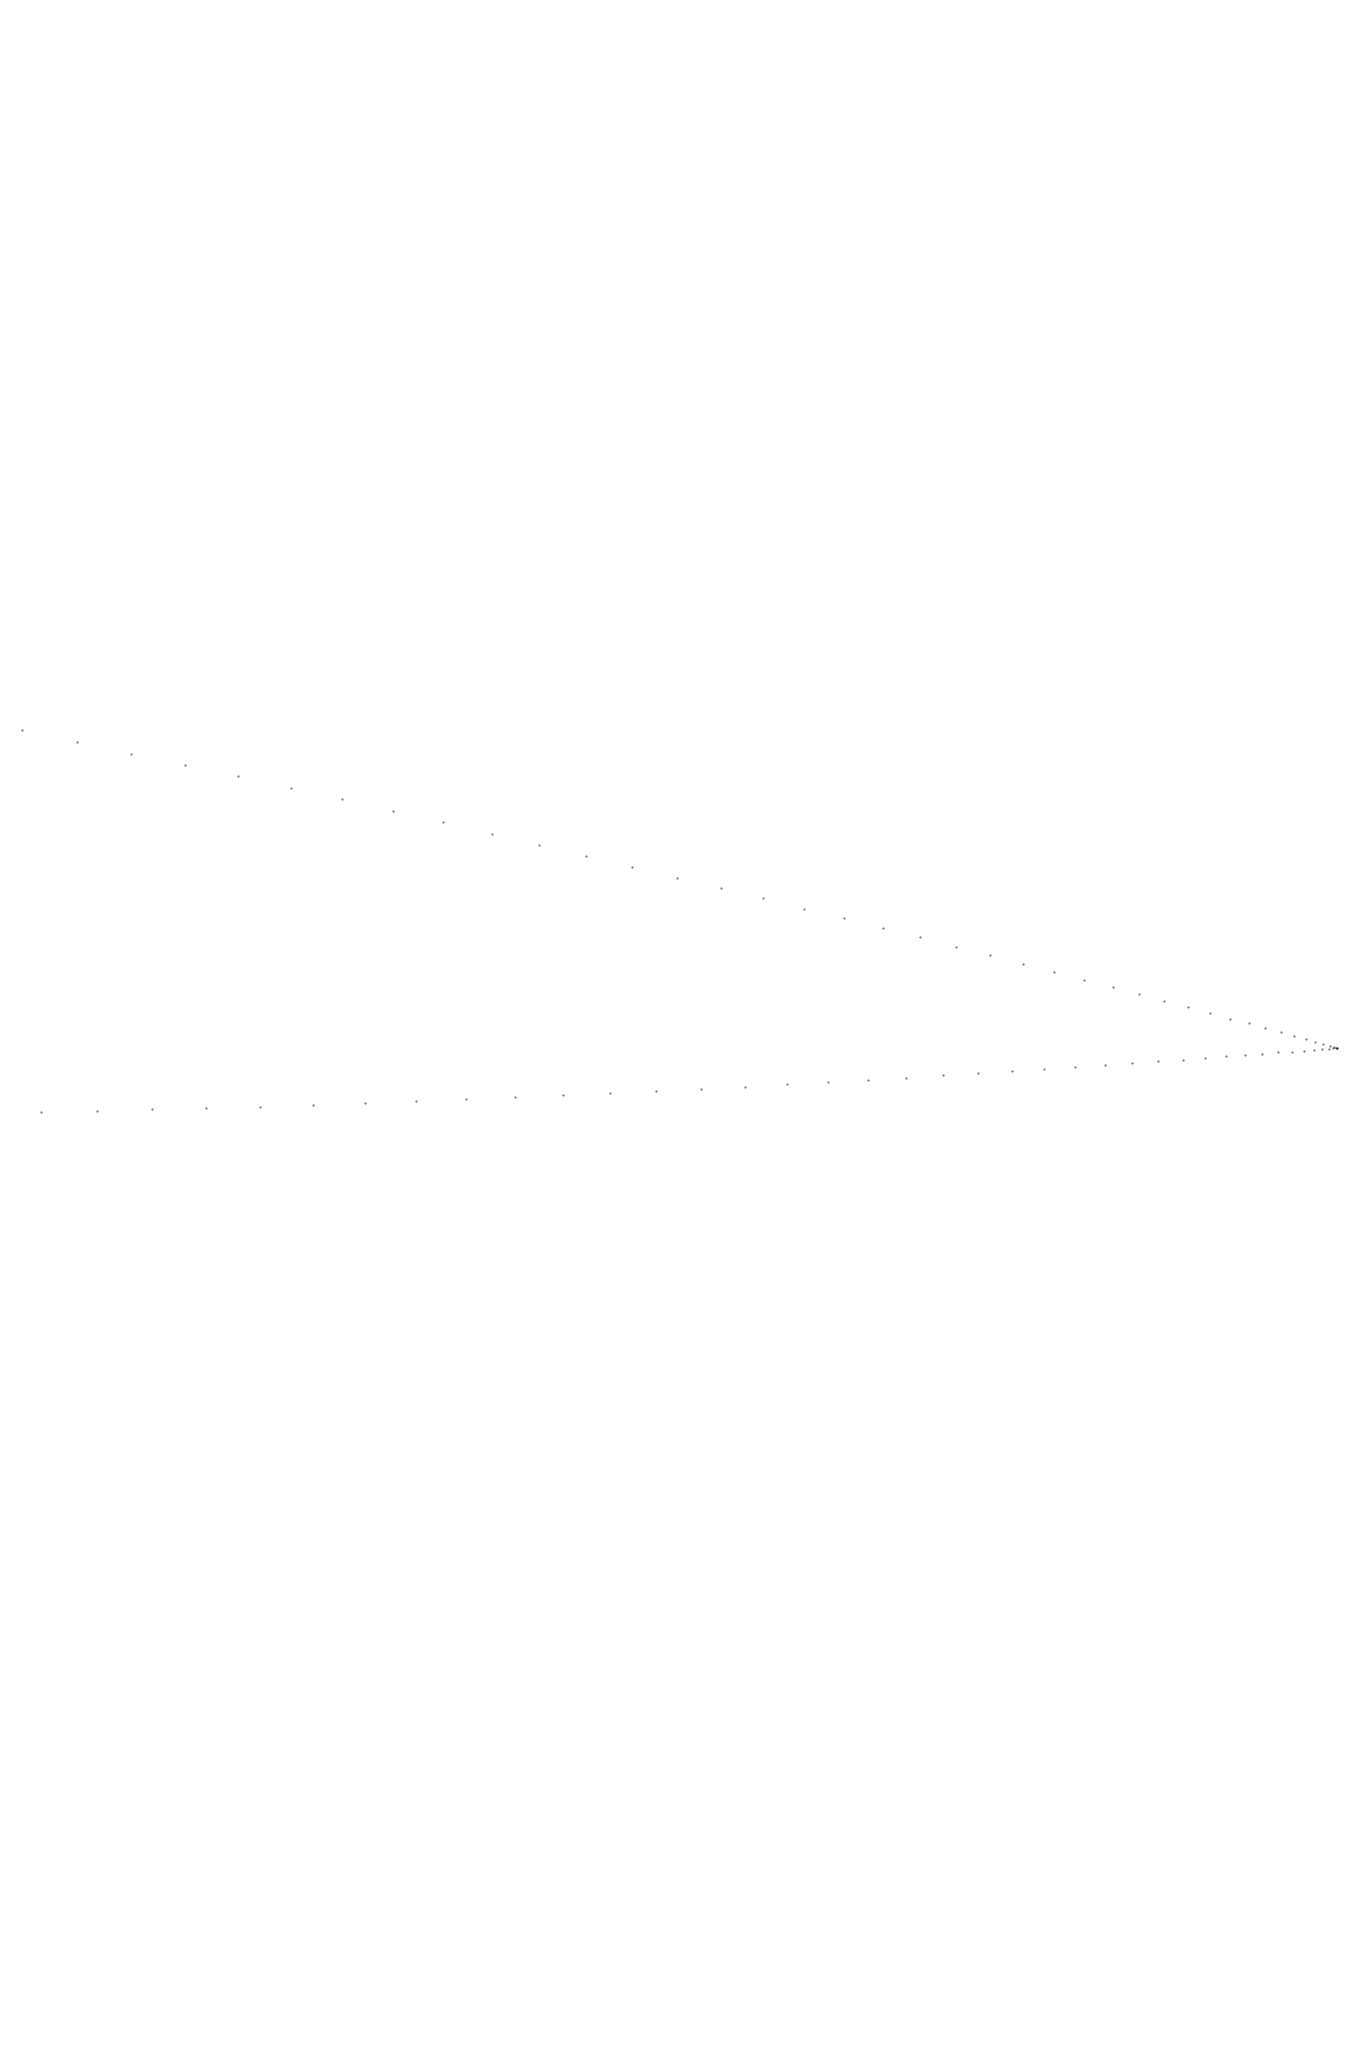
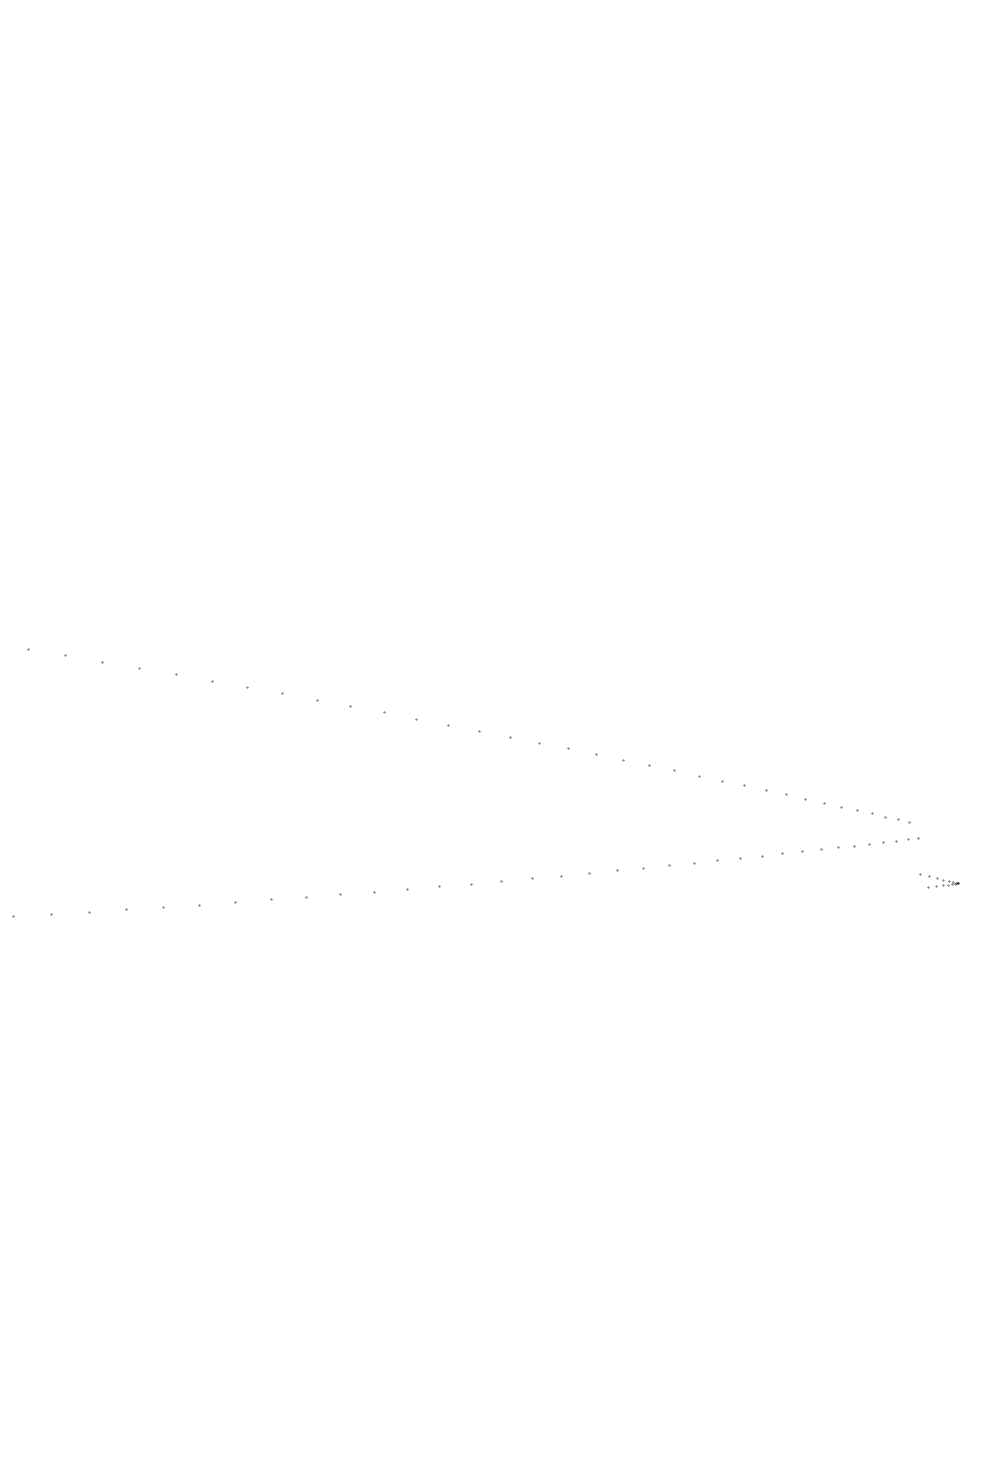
part: (1309, 1042) -> (939, 880), moved

